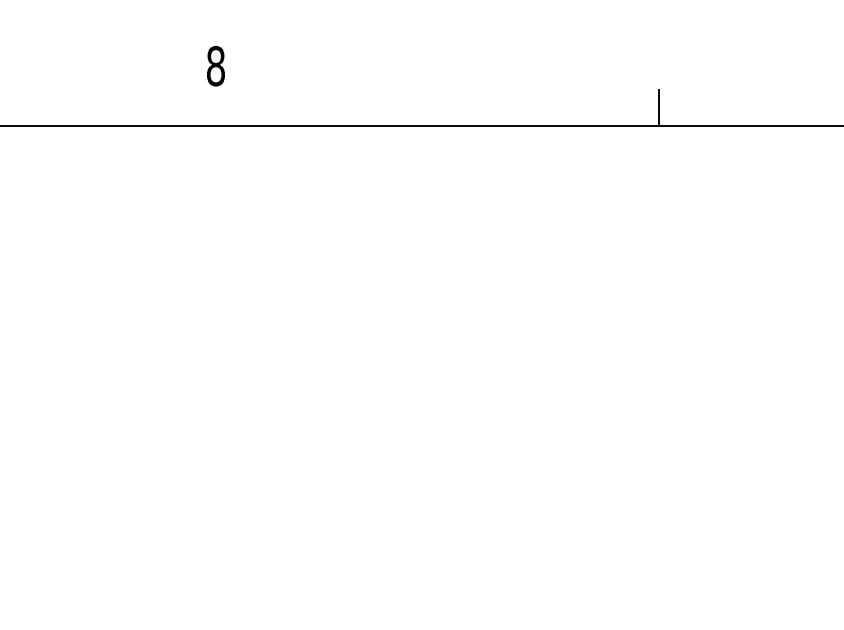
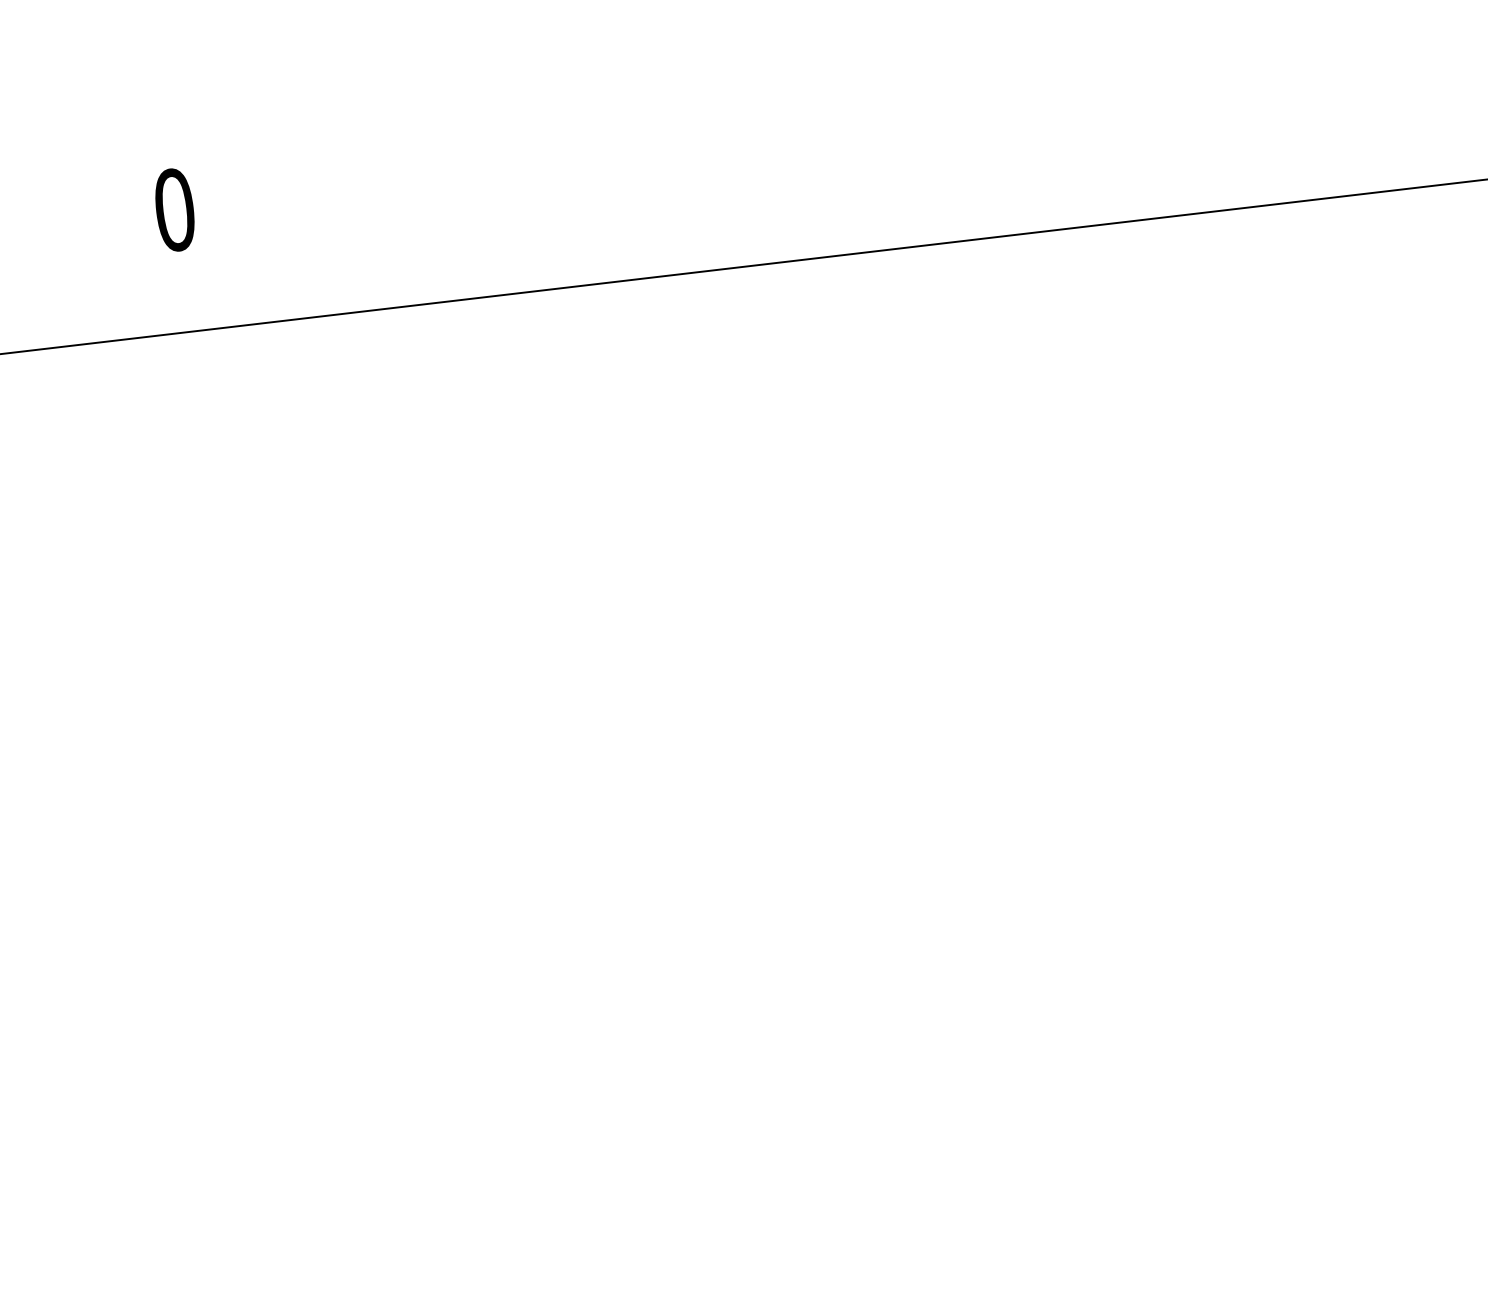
text: (215, 66) -> (174, 210), 8 -> 0
line: (659, 107) -> (1090, 187), removed

